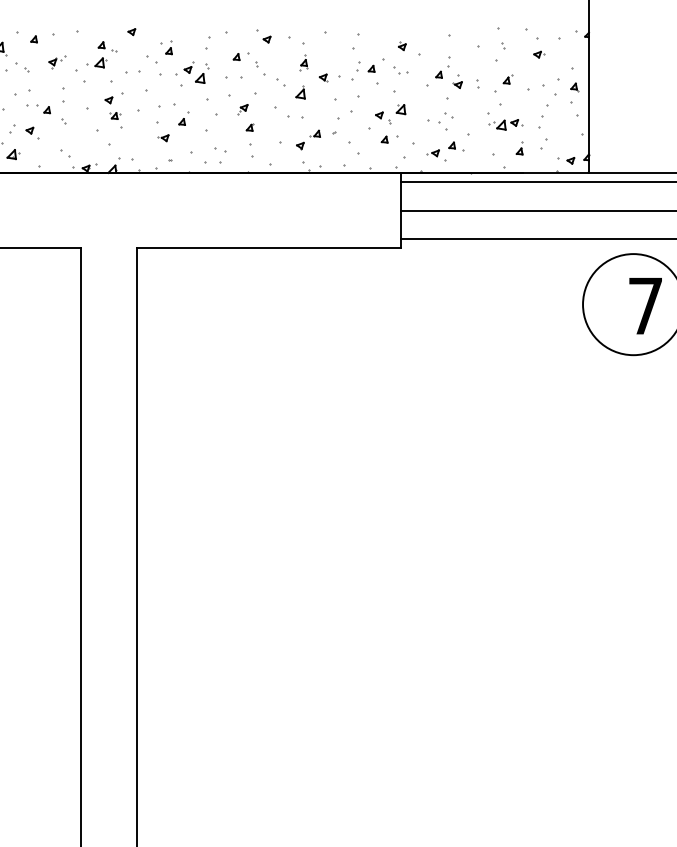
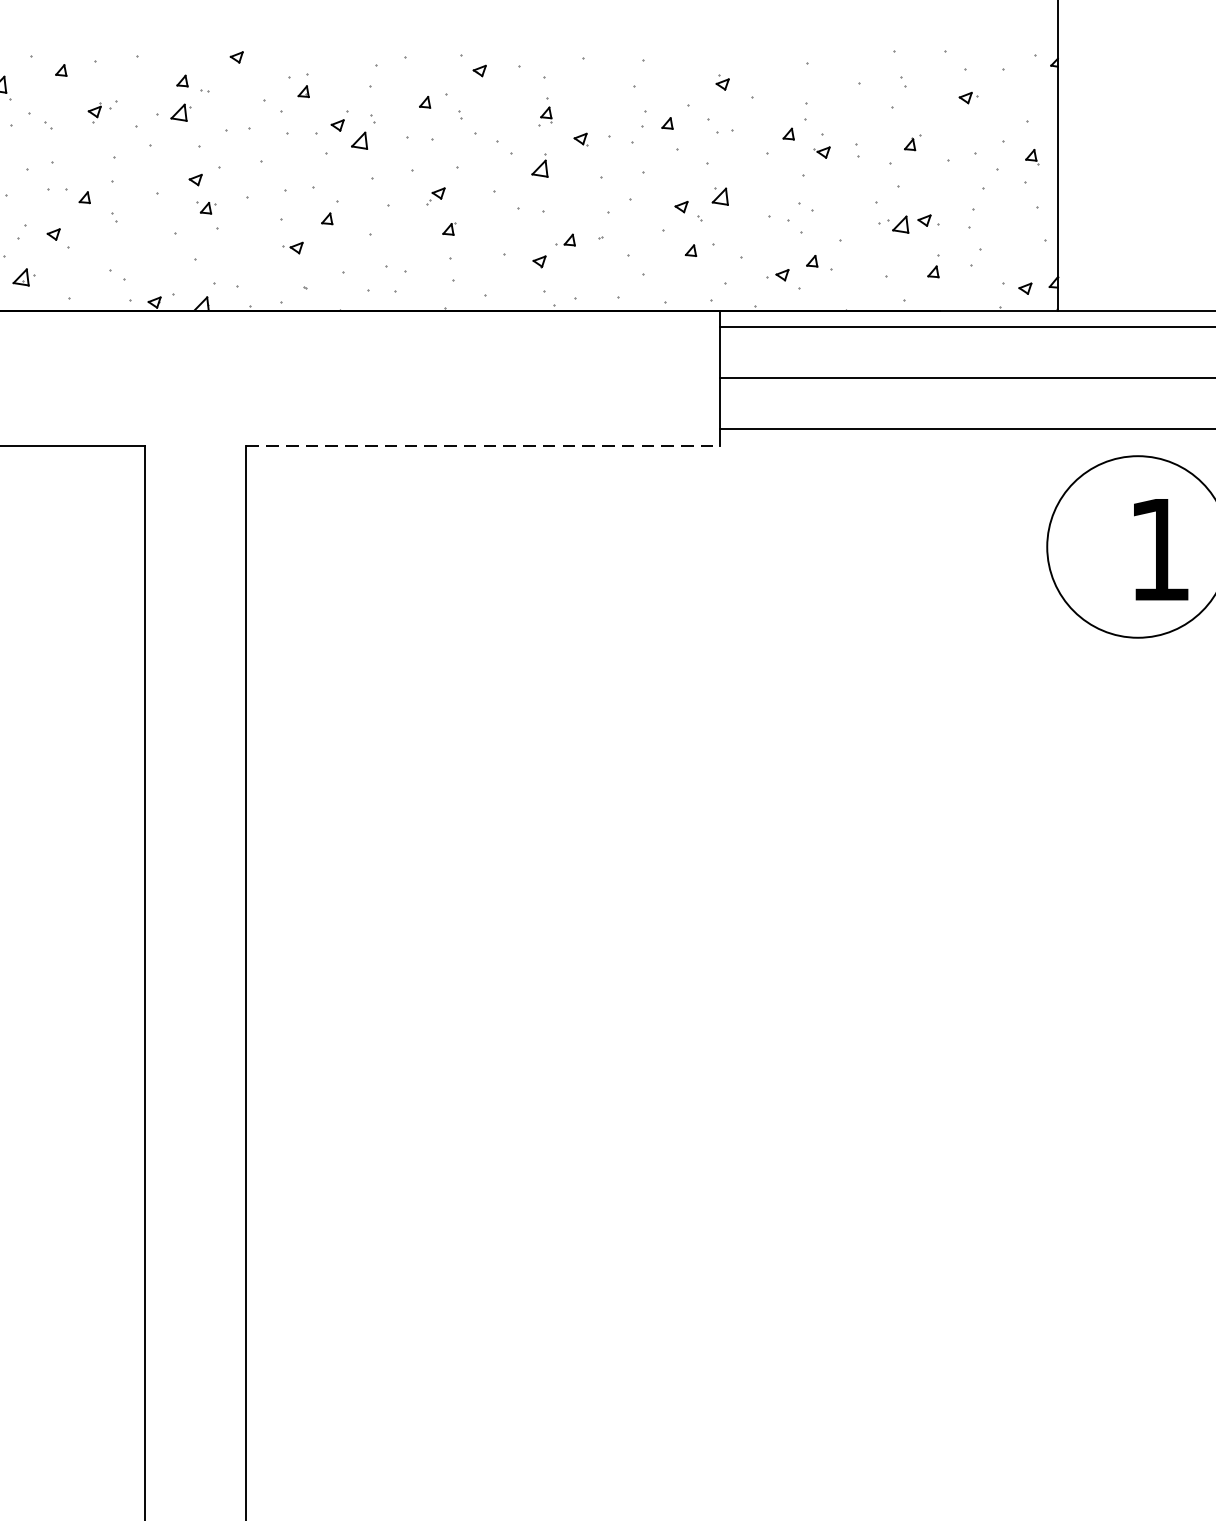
line: (268, 248) -> (482, 446), solid -> dashed
text: (645, 306) -> (1159, 550), 7 -> 1

